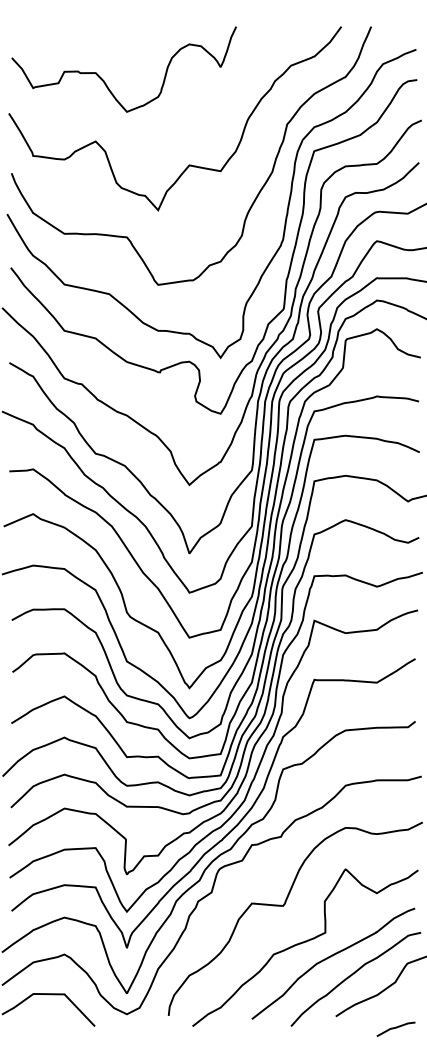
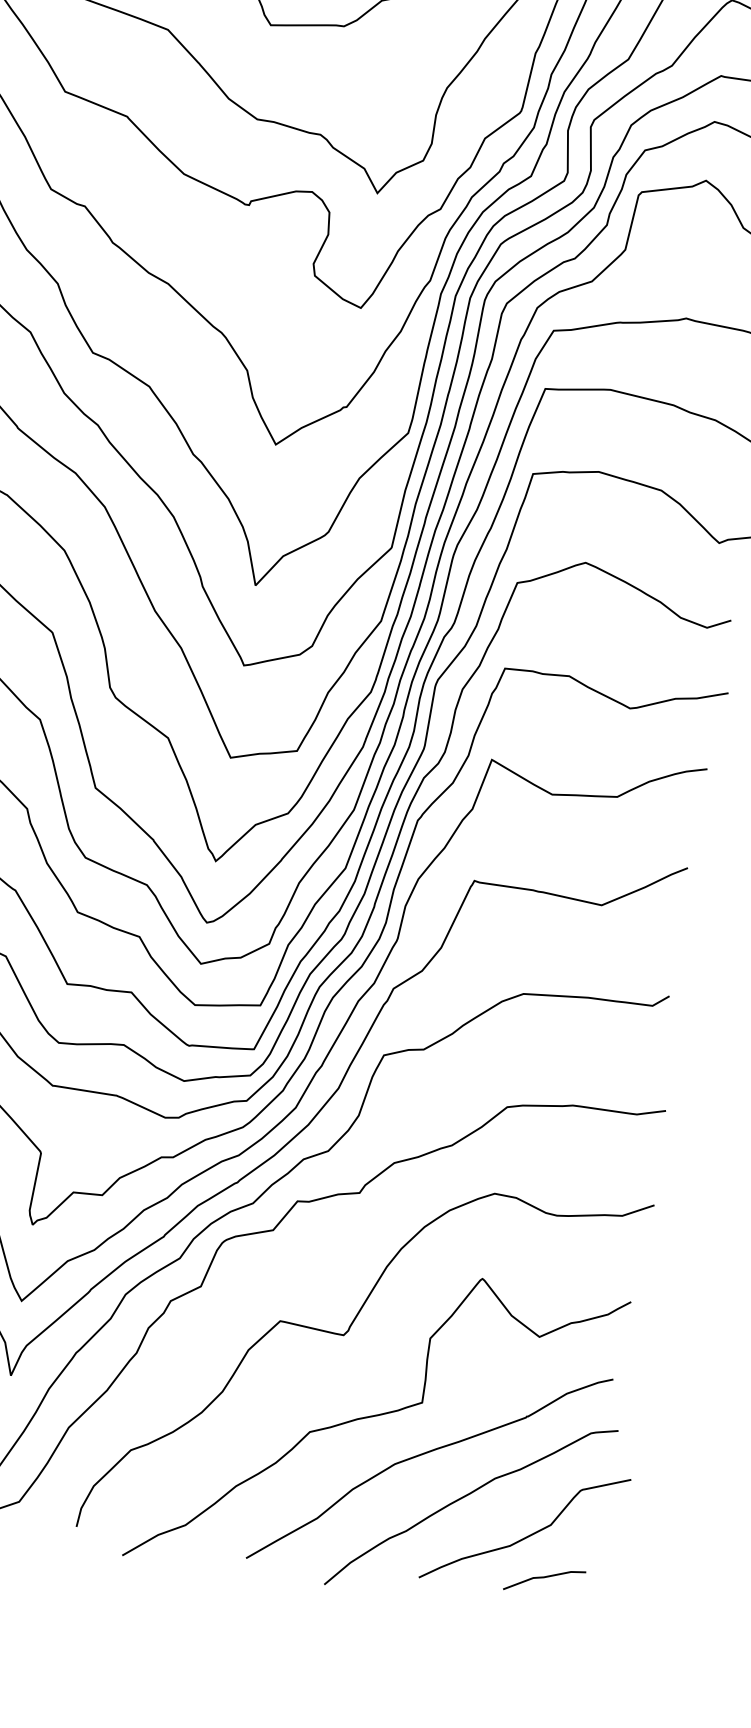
line: (395, 1028) -> (543, 1578), moved

